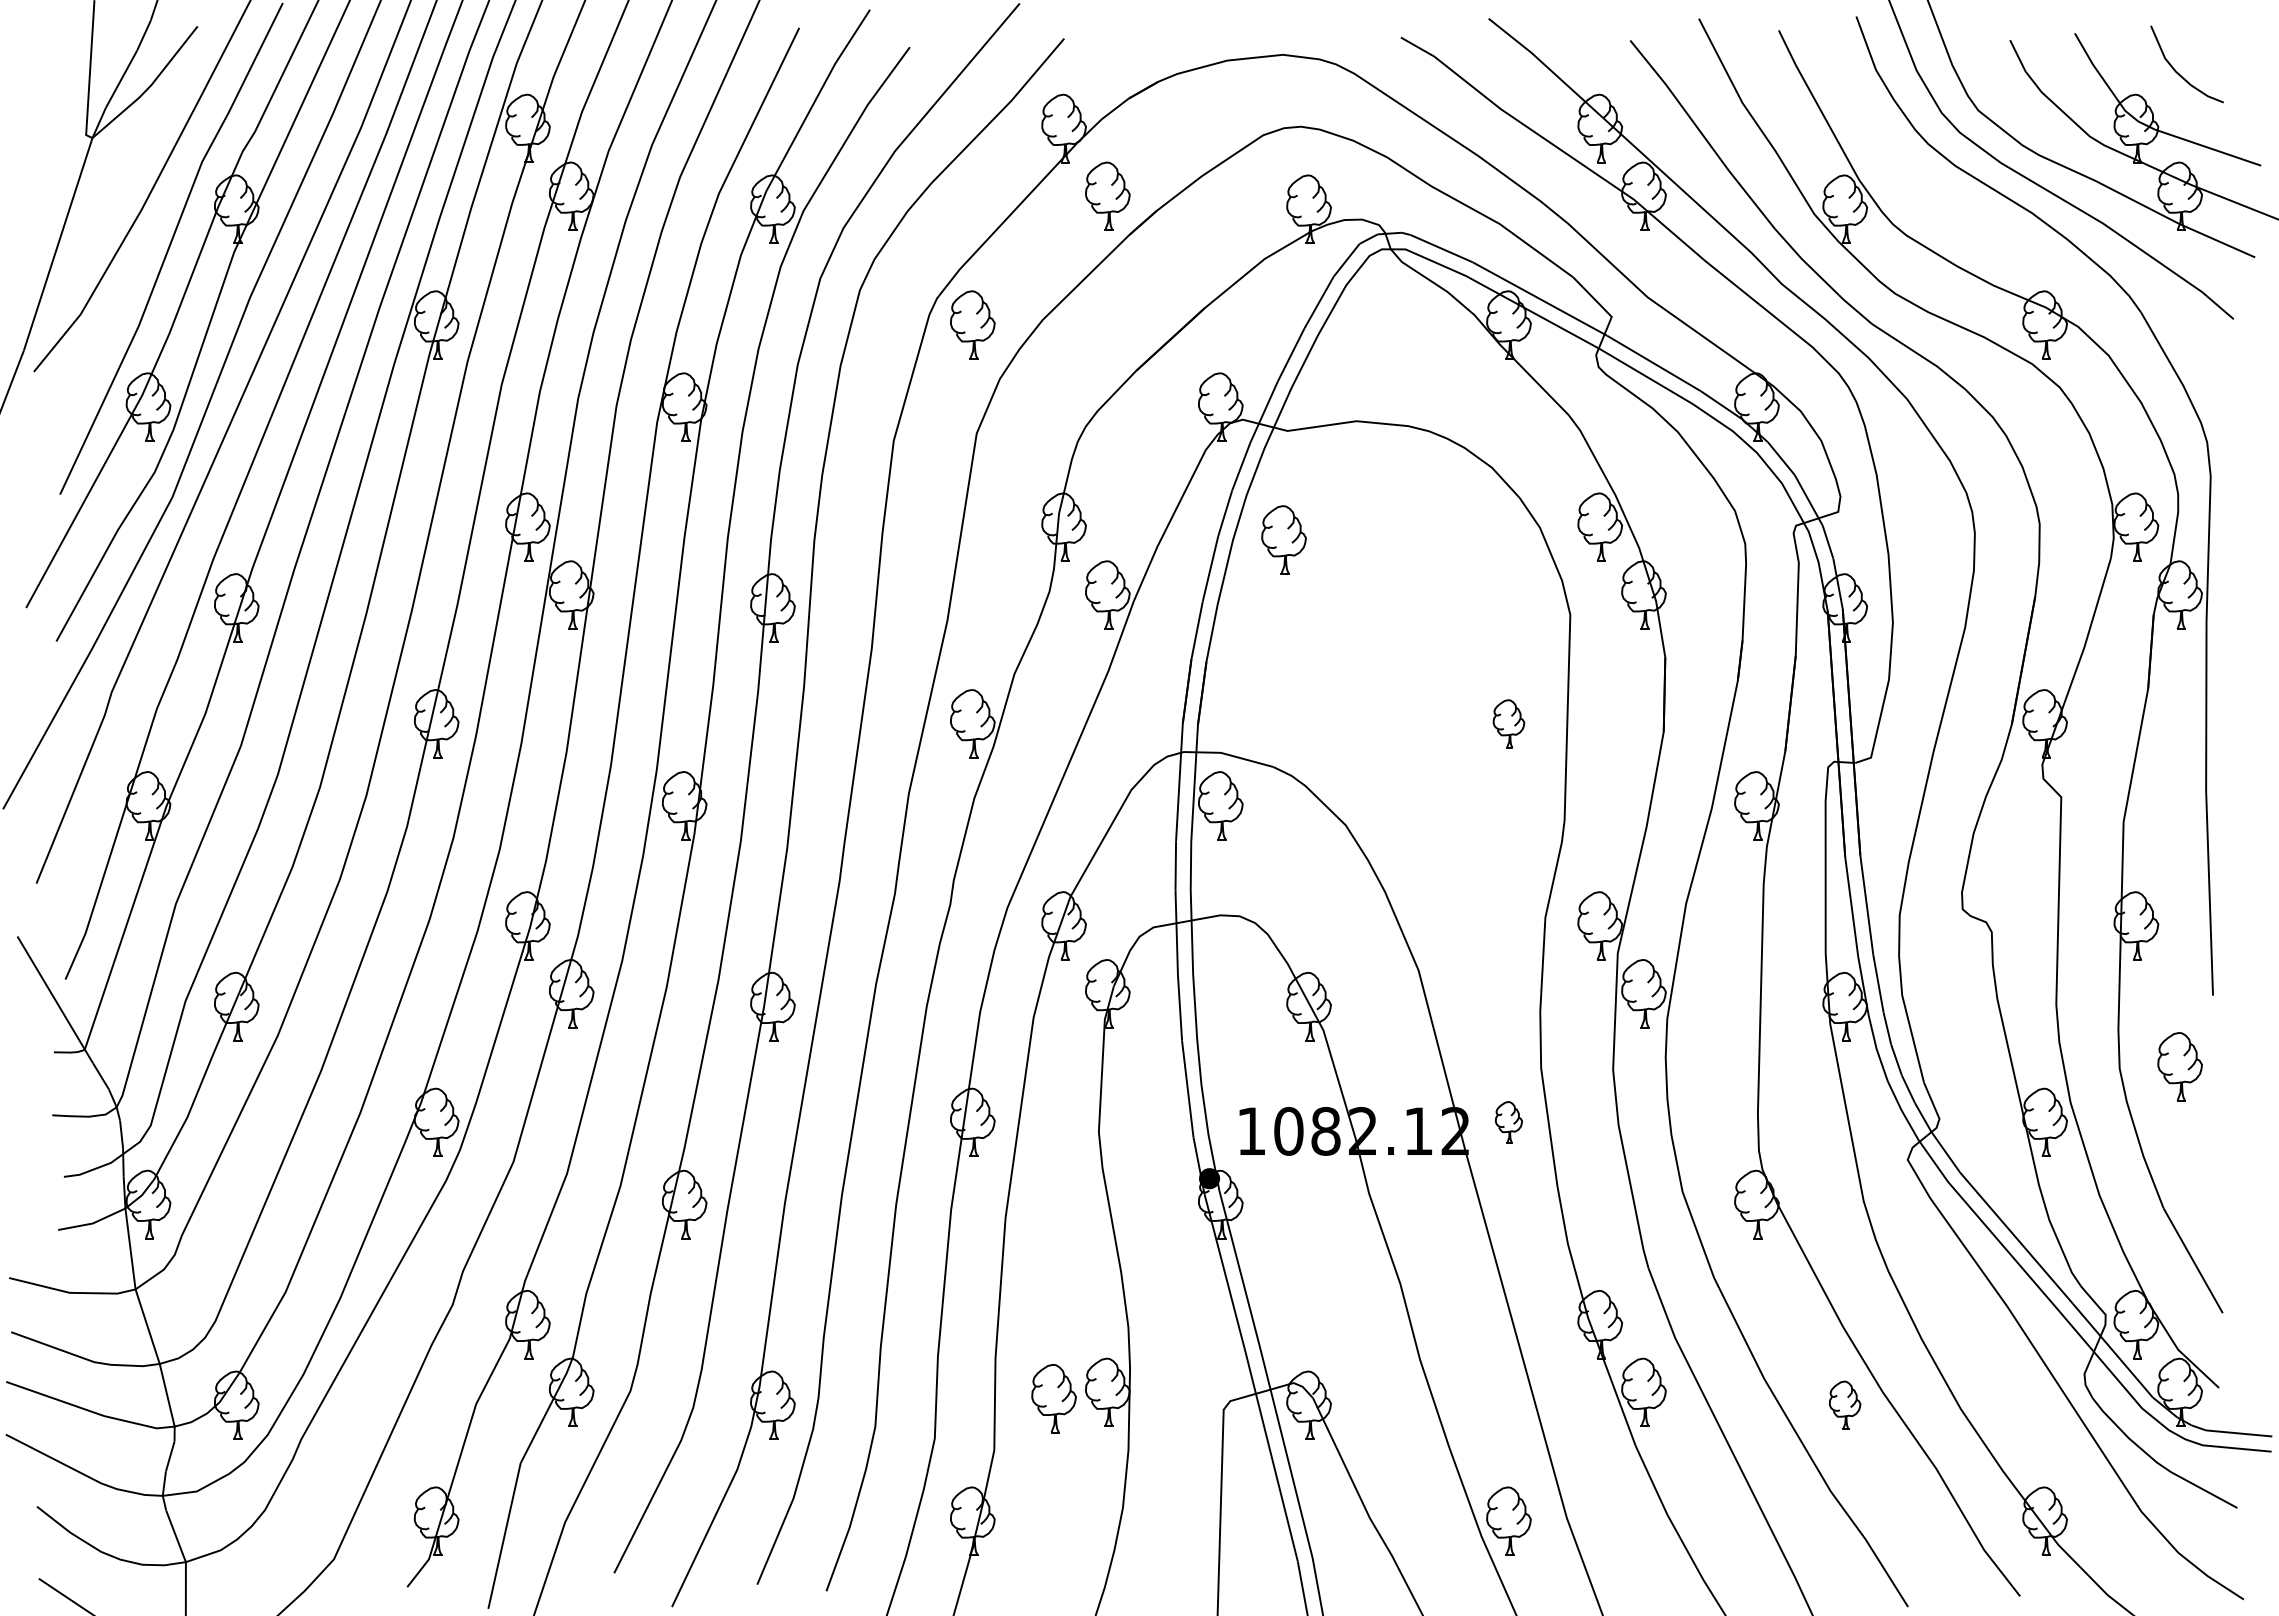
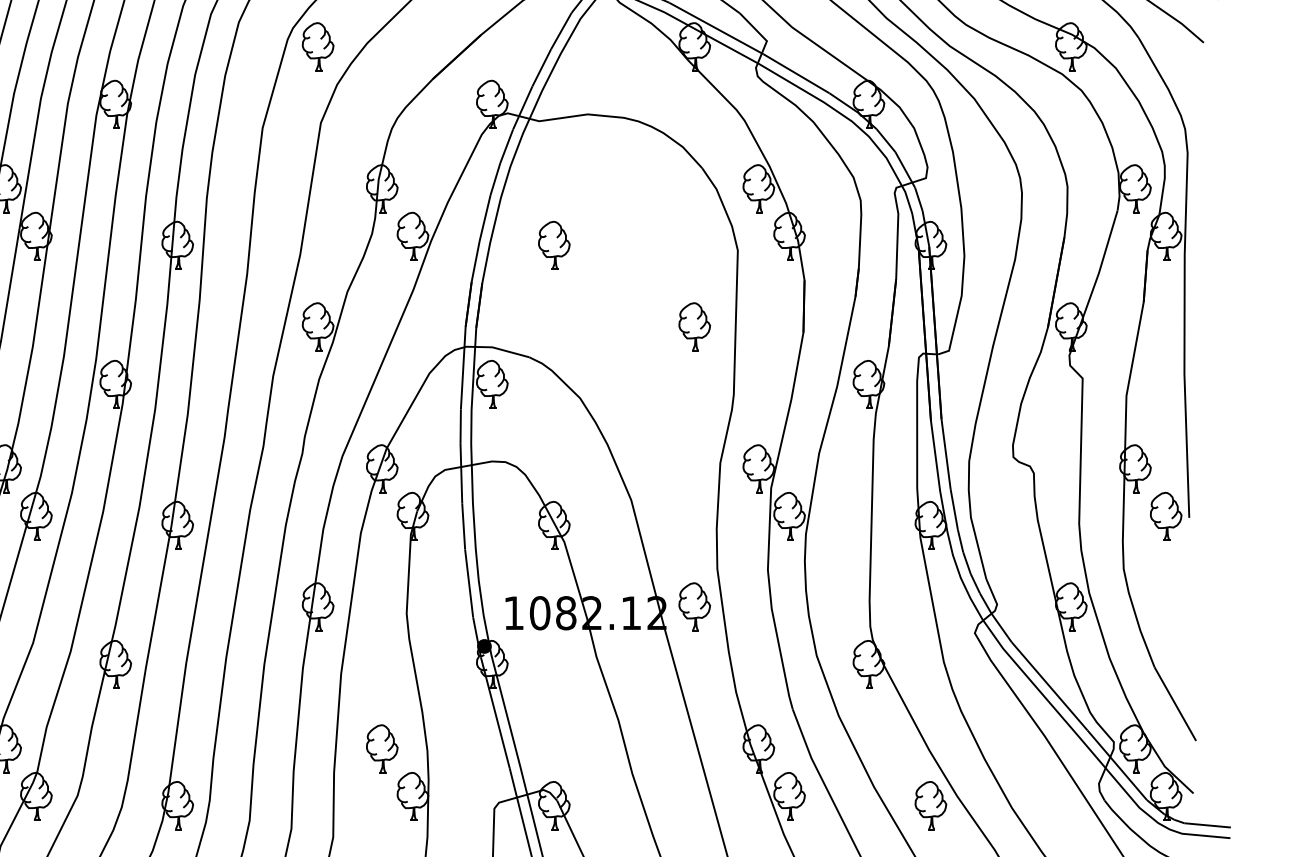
part: (1283, 539) -> (553, 245), moved
part: (1508, 723) -> (694, 326), size x1.43
part: (2179, 1066) -> (1165, 516), moved
part: (1508, 1121) -> (694, 606), size x1.67
part: (1053, 1398) -> (381, 748), moved
part: (1844, 1404) -> (930, 805), size x1.43

